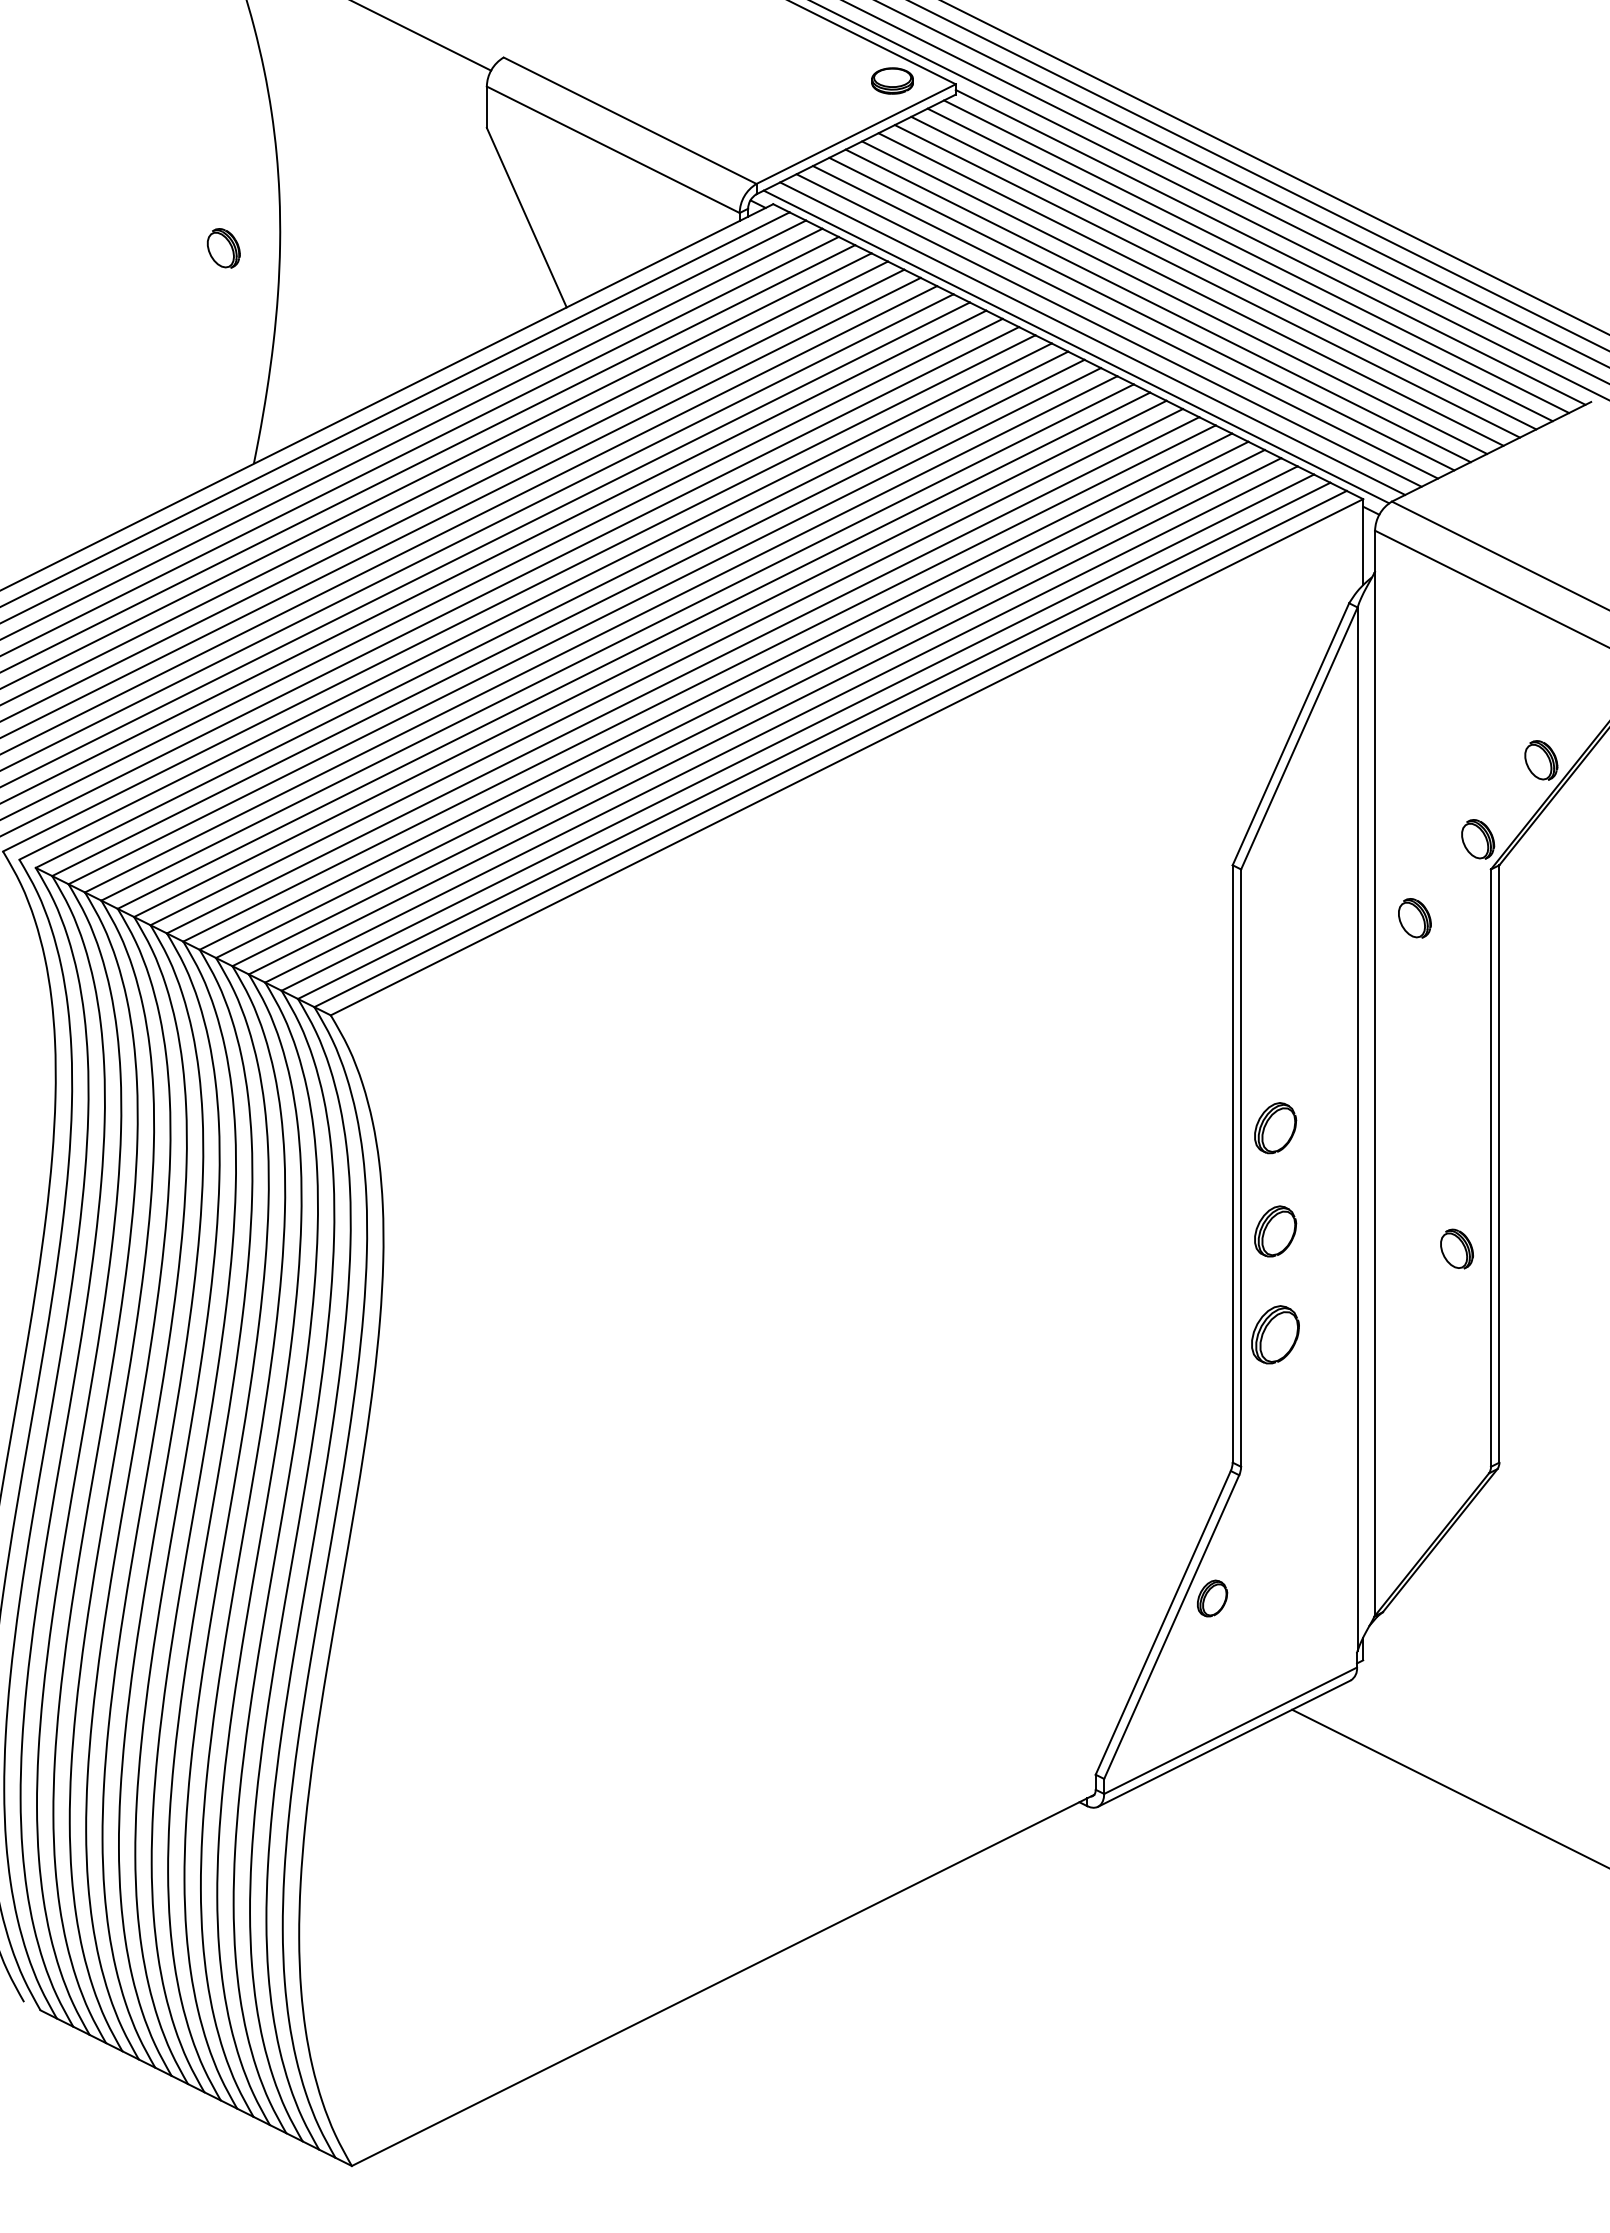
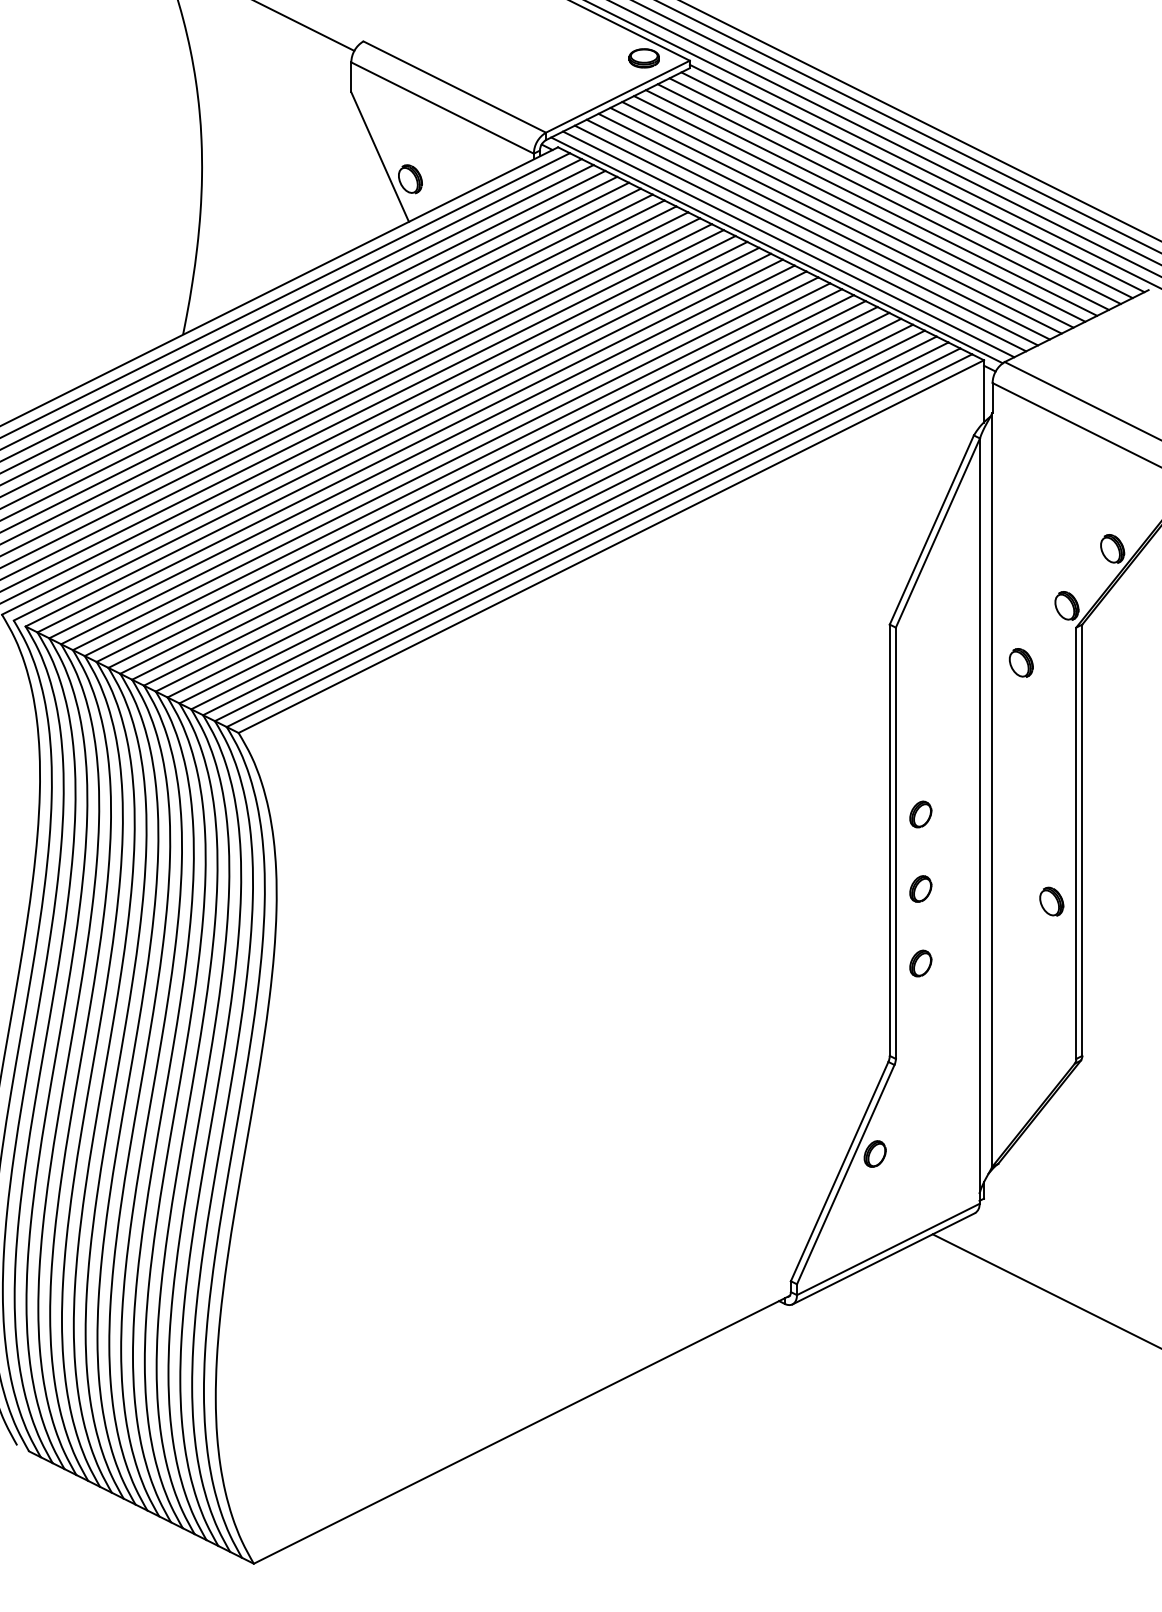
part: (223, 248) -> (410, 179), moved
part: (1275, 1128) -> (920, 814), size x0.71
part: (1275, 1231) -> (920, 889), size x0.71
part: (1275, 1334) -> (920, 963), size x0.62

